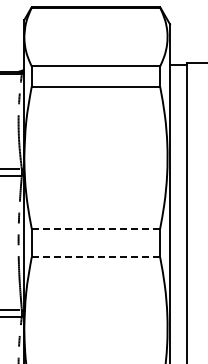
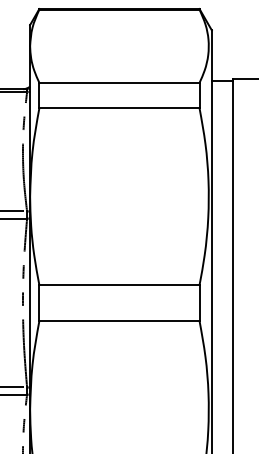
line: (95, 228) -> (118, 284), dashed -> solid
line: (96, 257) -> (120, 321), dashed -> solid

